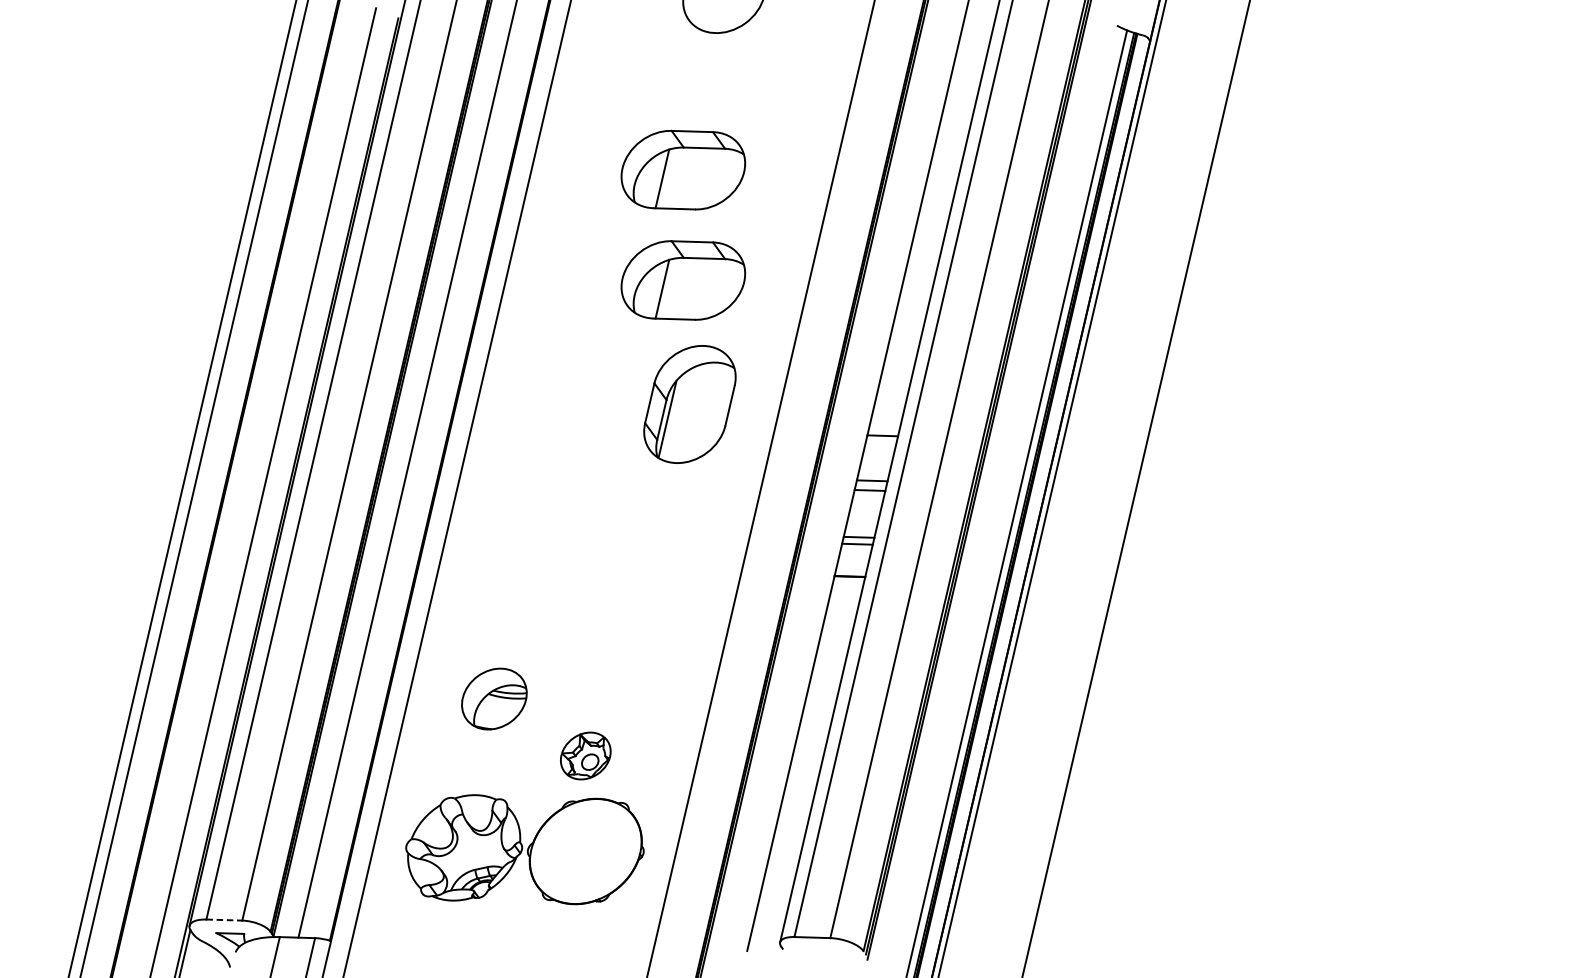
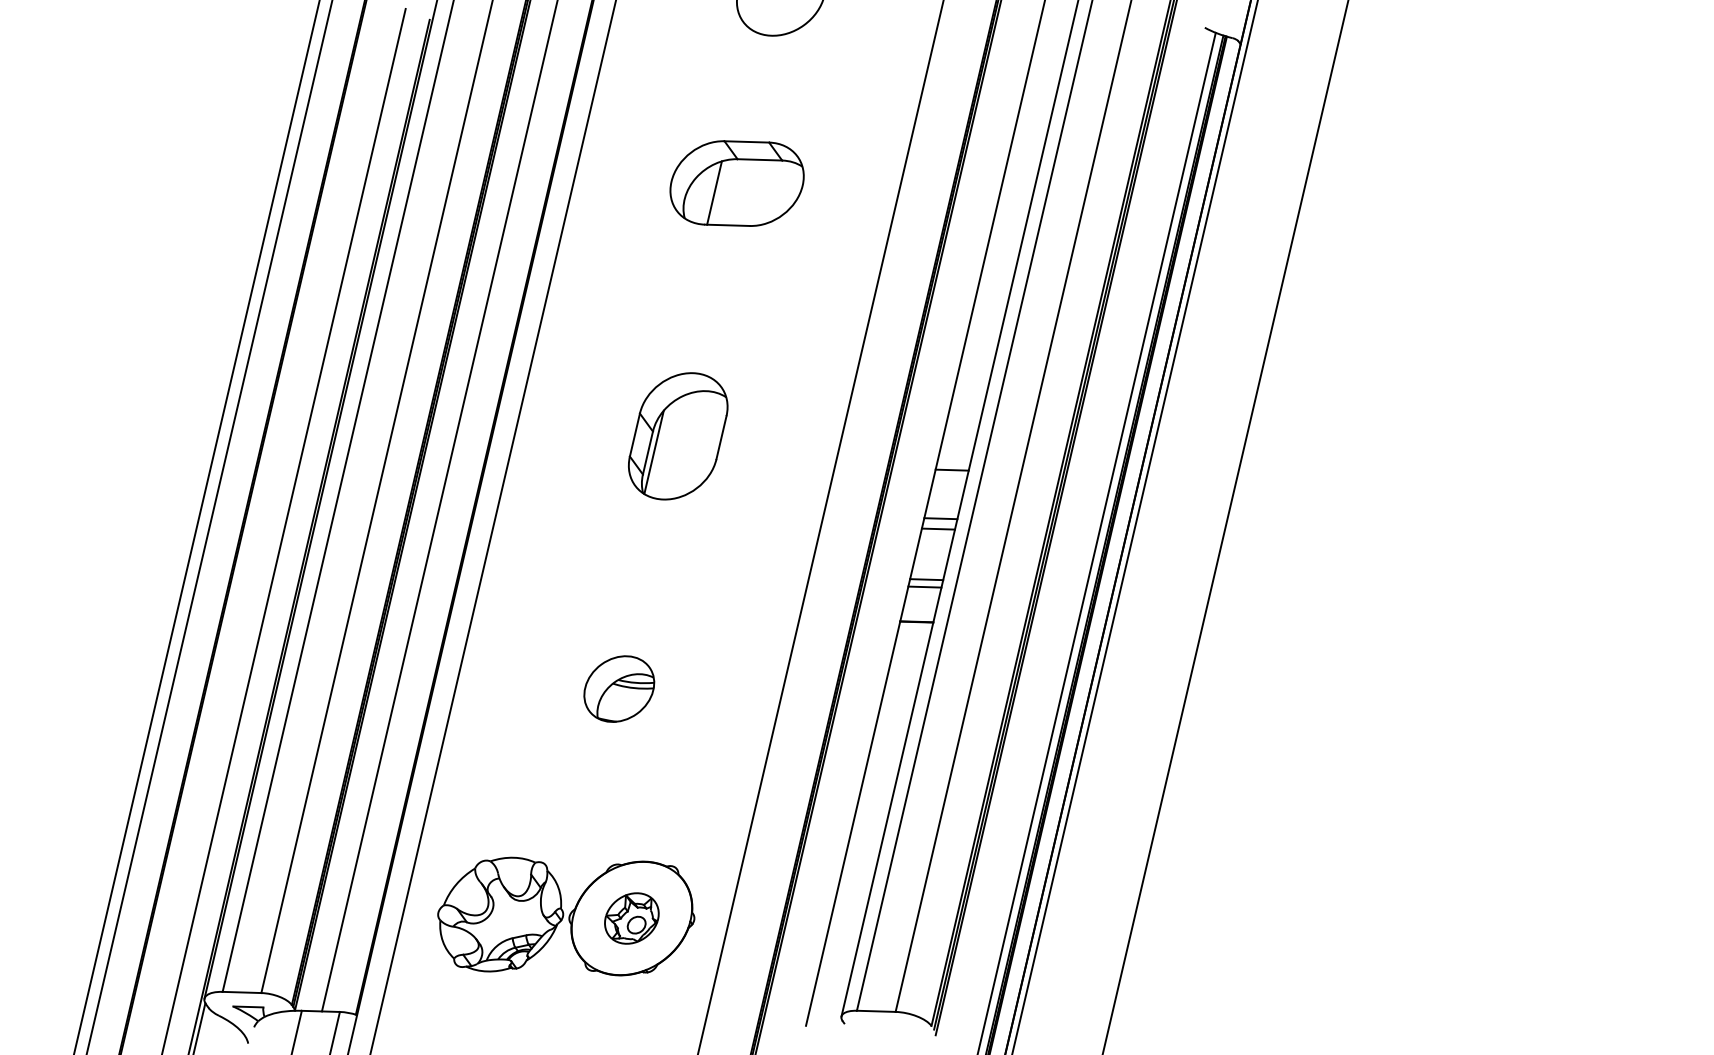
part: (682, 280) -> (736, 302), removed
part: (690, 404) -> (678, 436), moved
part: (494, 698) -> (619, 688), moved
part: (585, 756) -> (631, 918), moved
line: (224, 920) -> (242, 992), dashed -> solid

